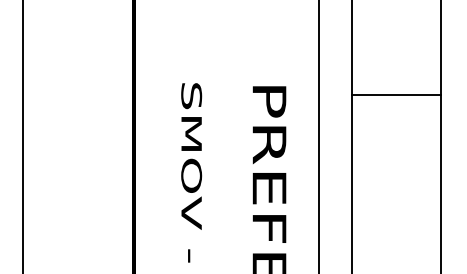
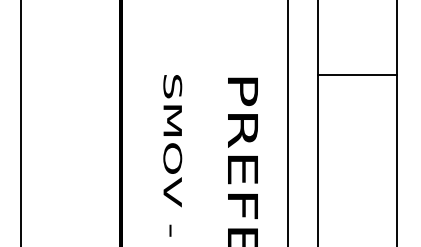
line: (396, 95) -> (357, 75), moved

